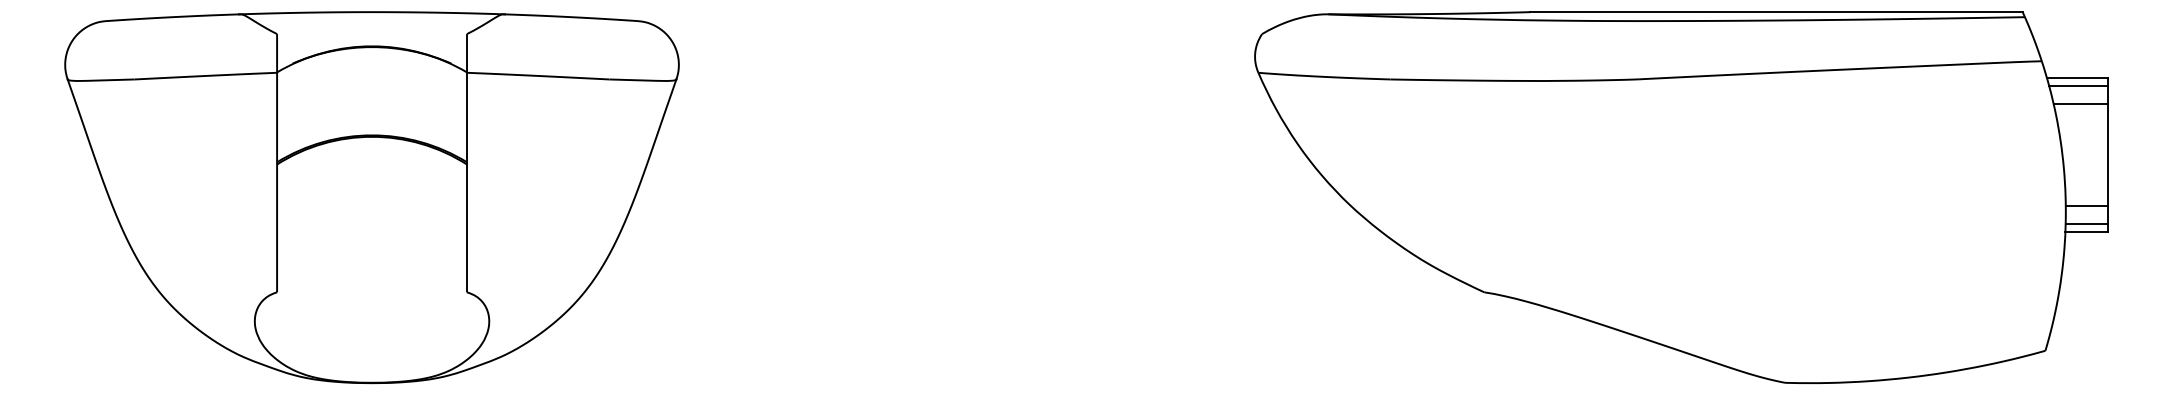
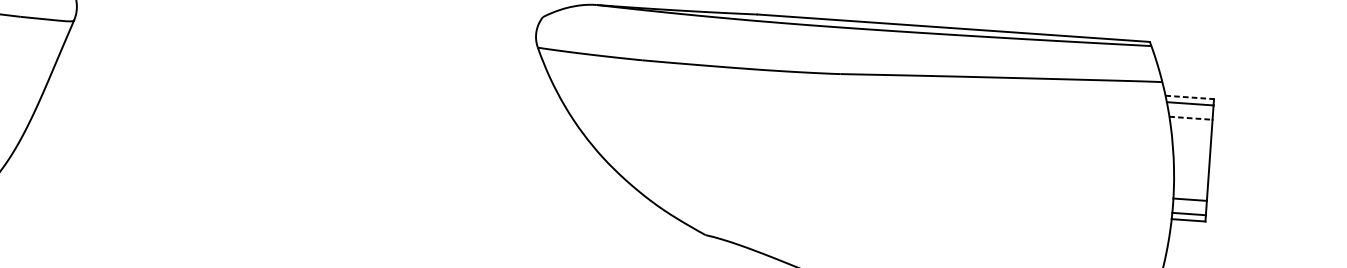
line: (2077, 78) -> (1189, 97), solid -> dashed
line: (2081, 103) -> (1191, 117), solid -> dashed

